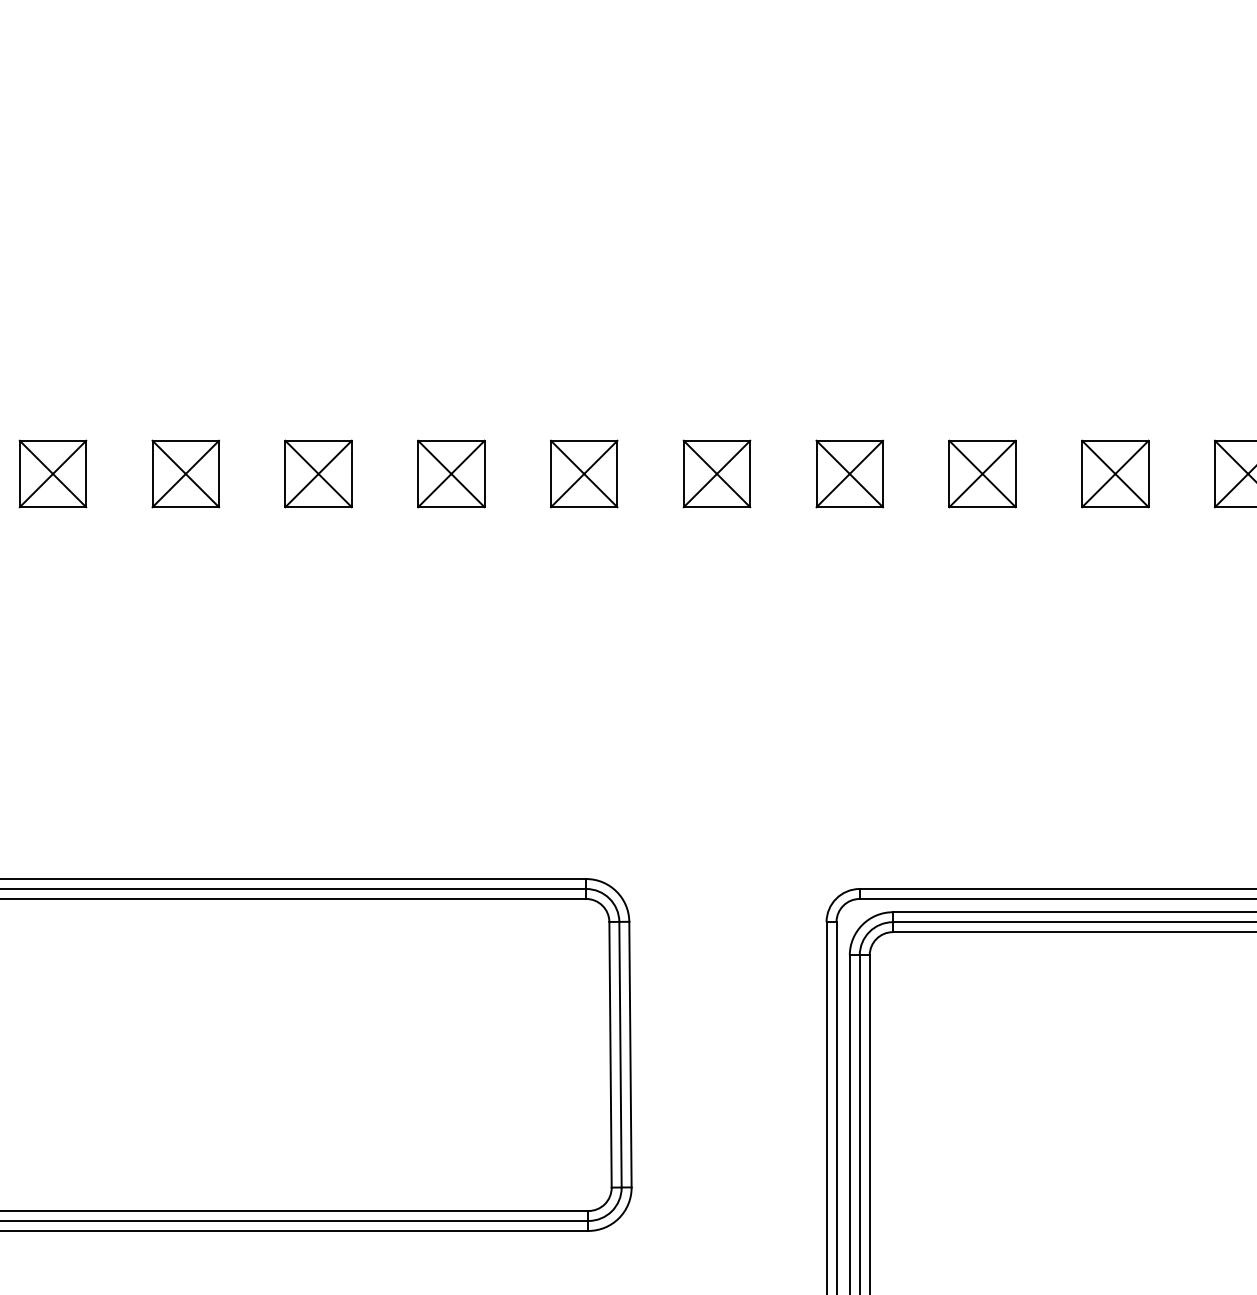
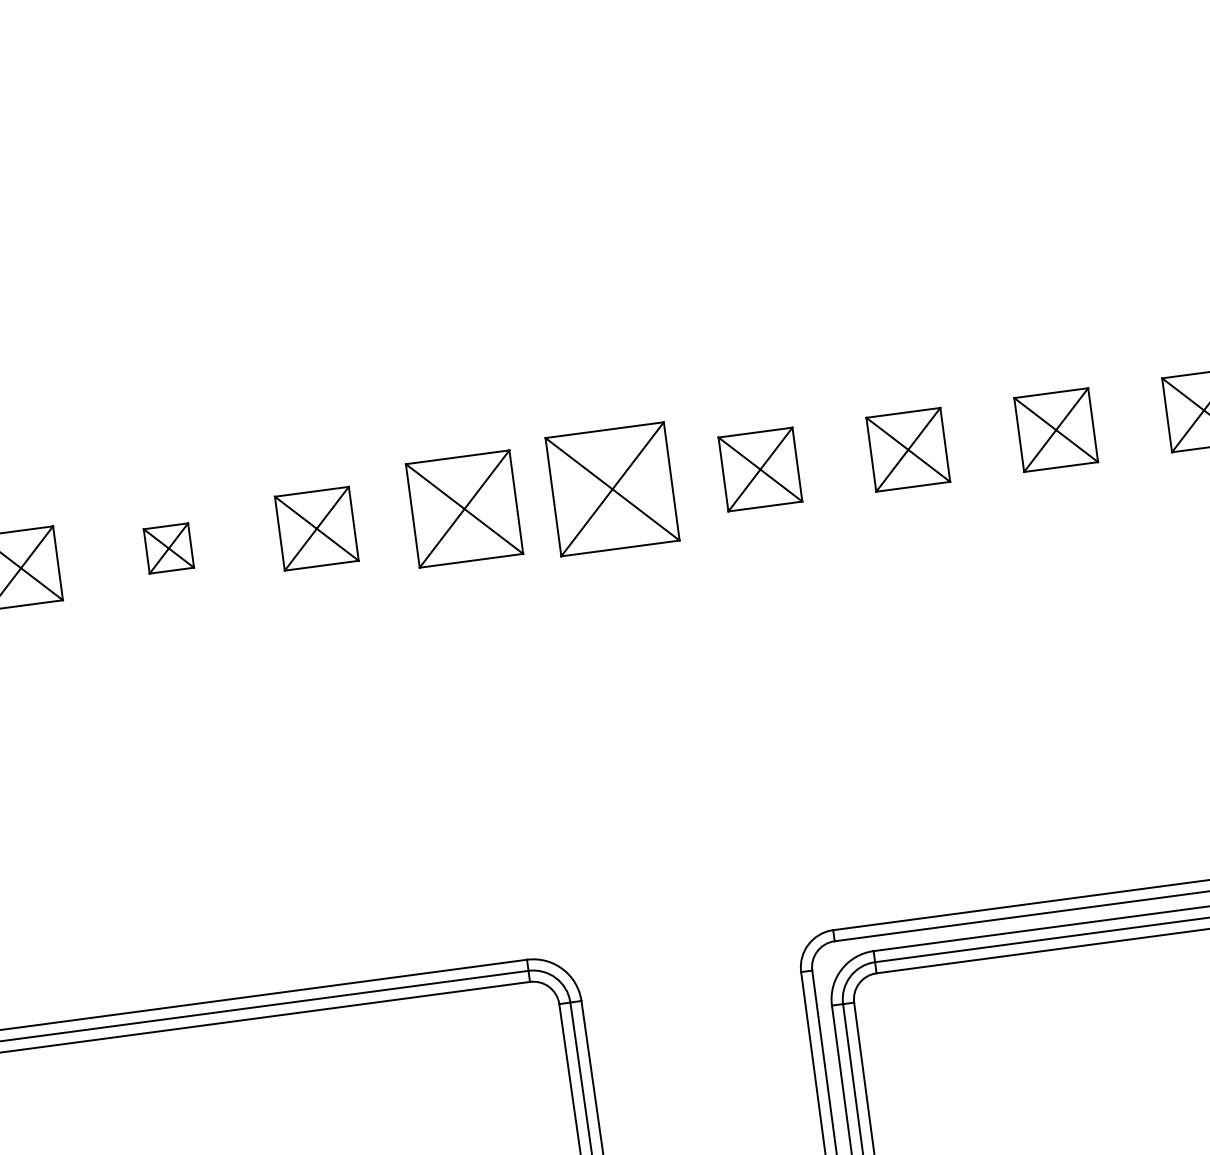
part: (318, 473) -> (168, 547), size x0.6
part: (584, 473) -> (464, 508), size x1.4
part: (716, 473) -> (611, 488), size x1.6

